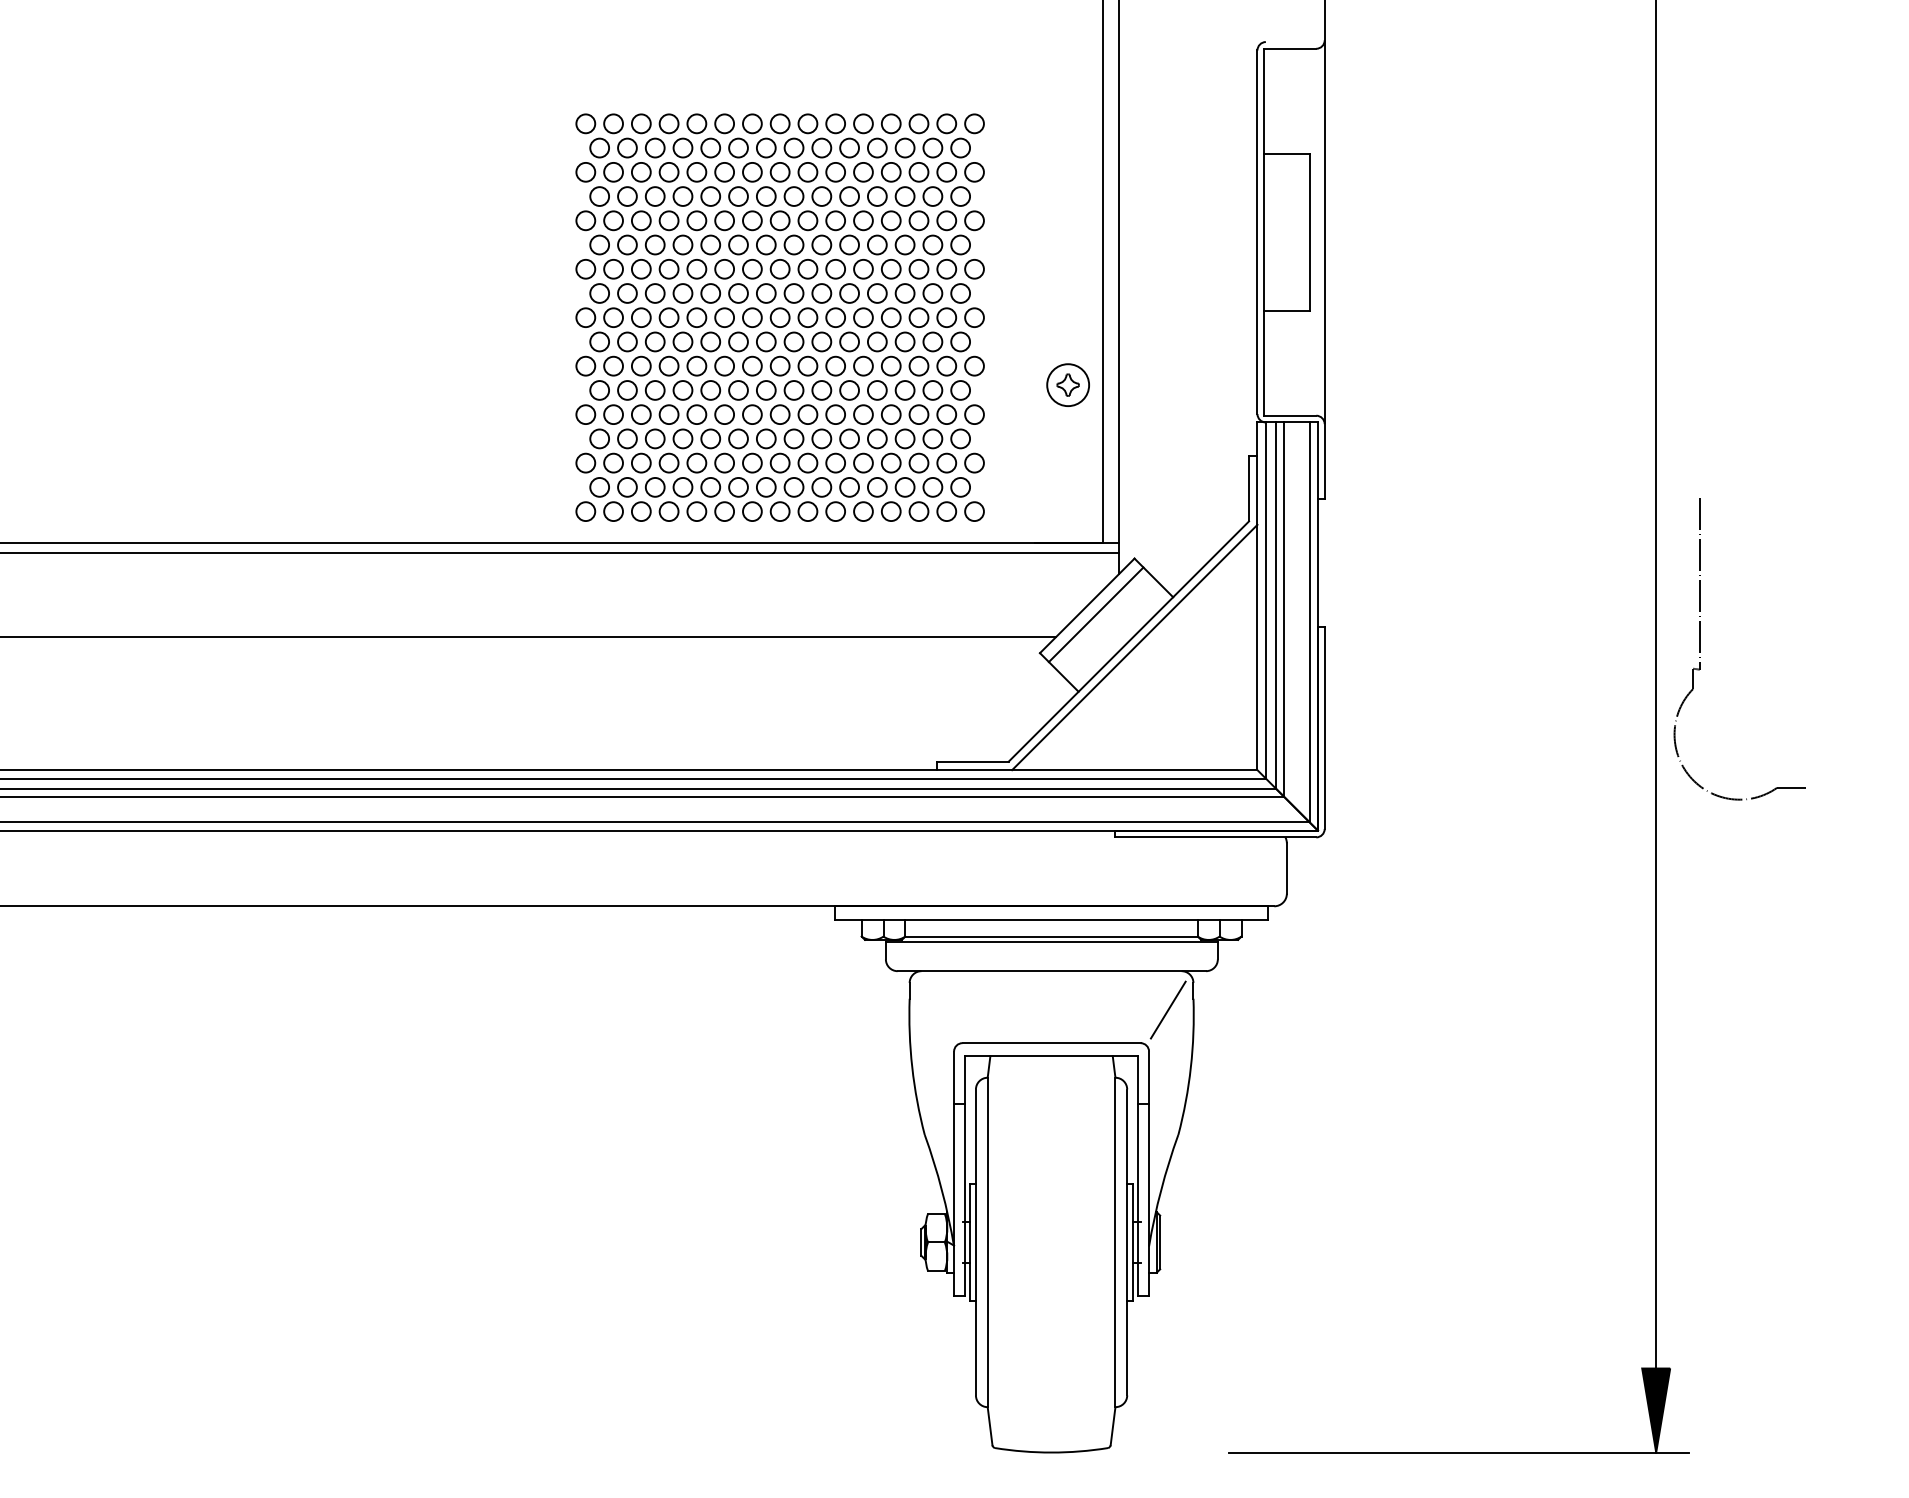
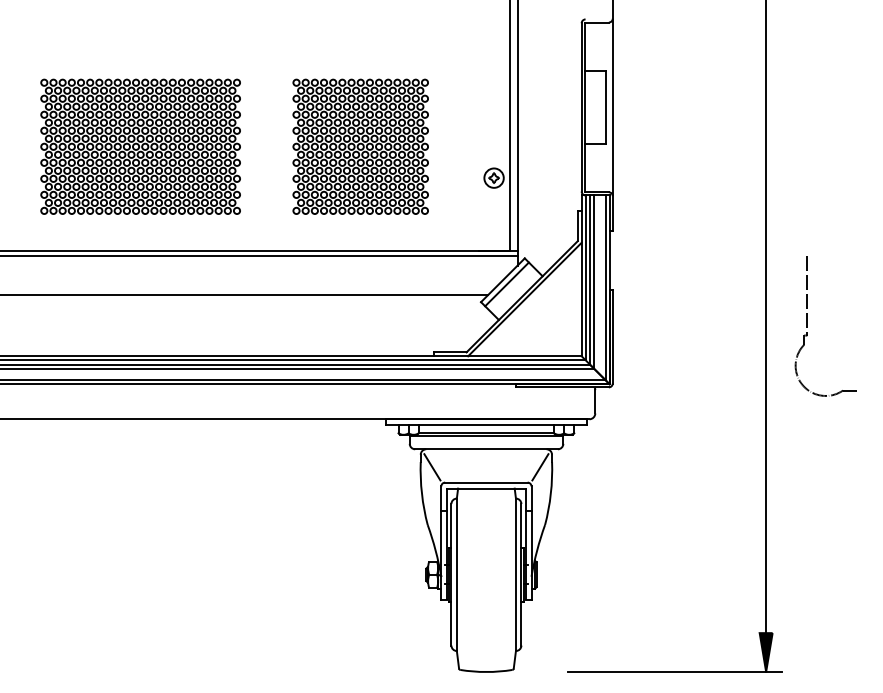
part: (303, 316) -> (140, 146), added
part: (779, 316) -> (360, 146), size x0.71
part: (1700, 649) -> (807, 326), moved
line: (935, 1010) -> (432, 467), added

